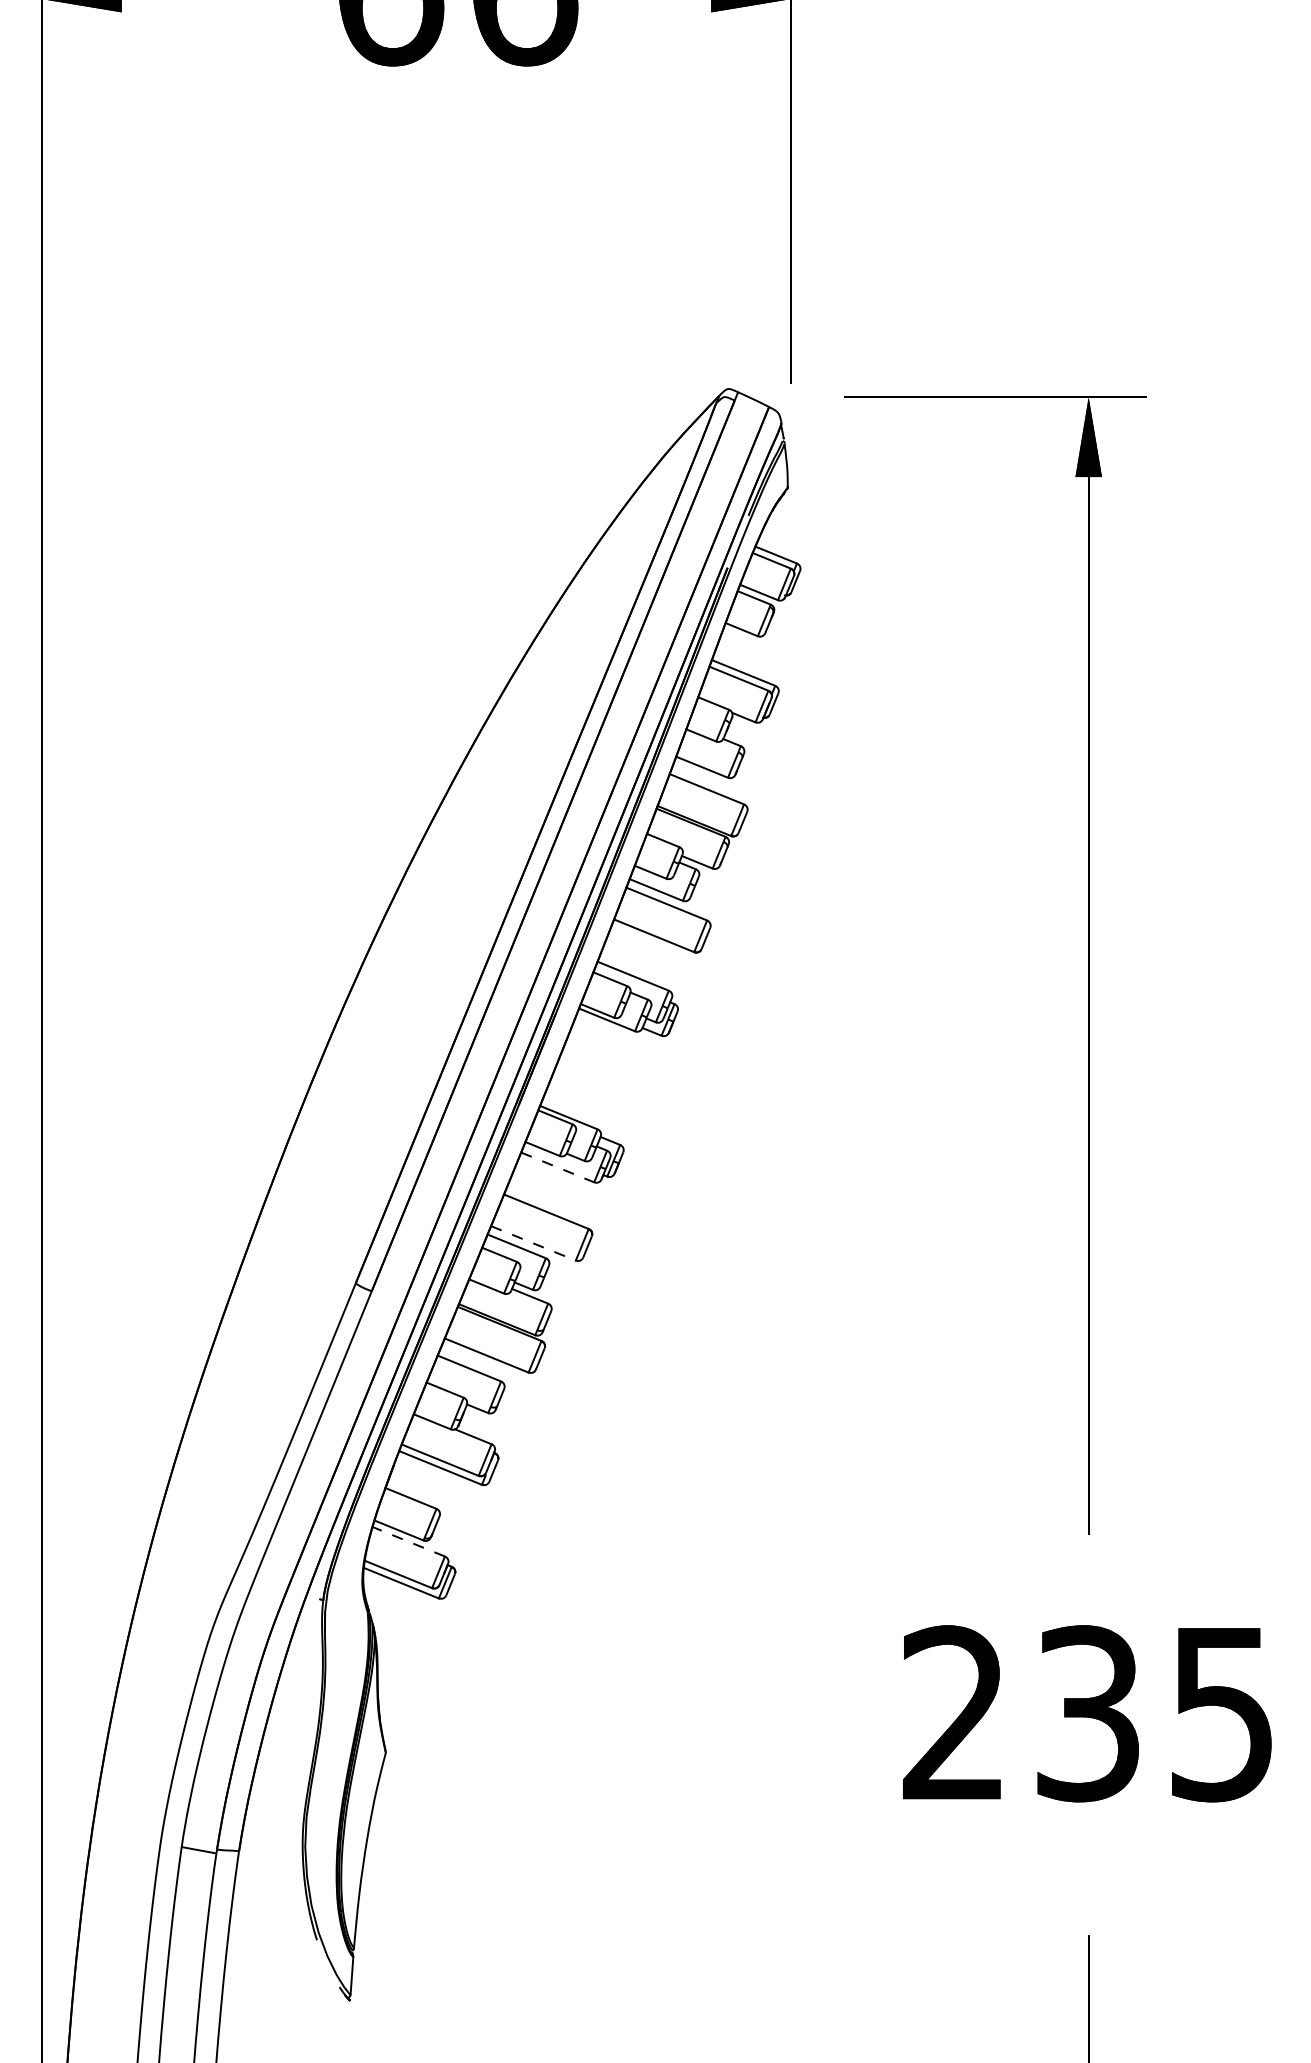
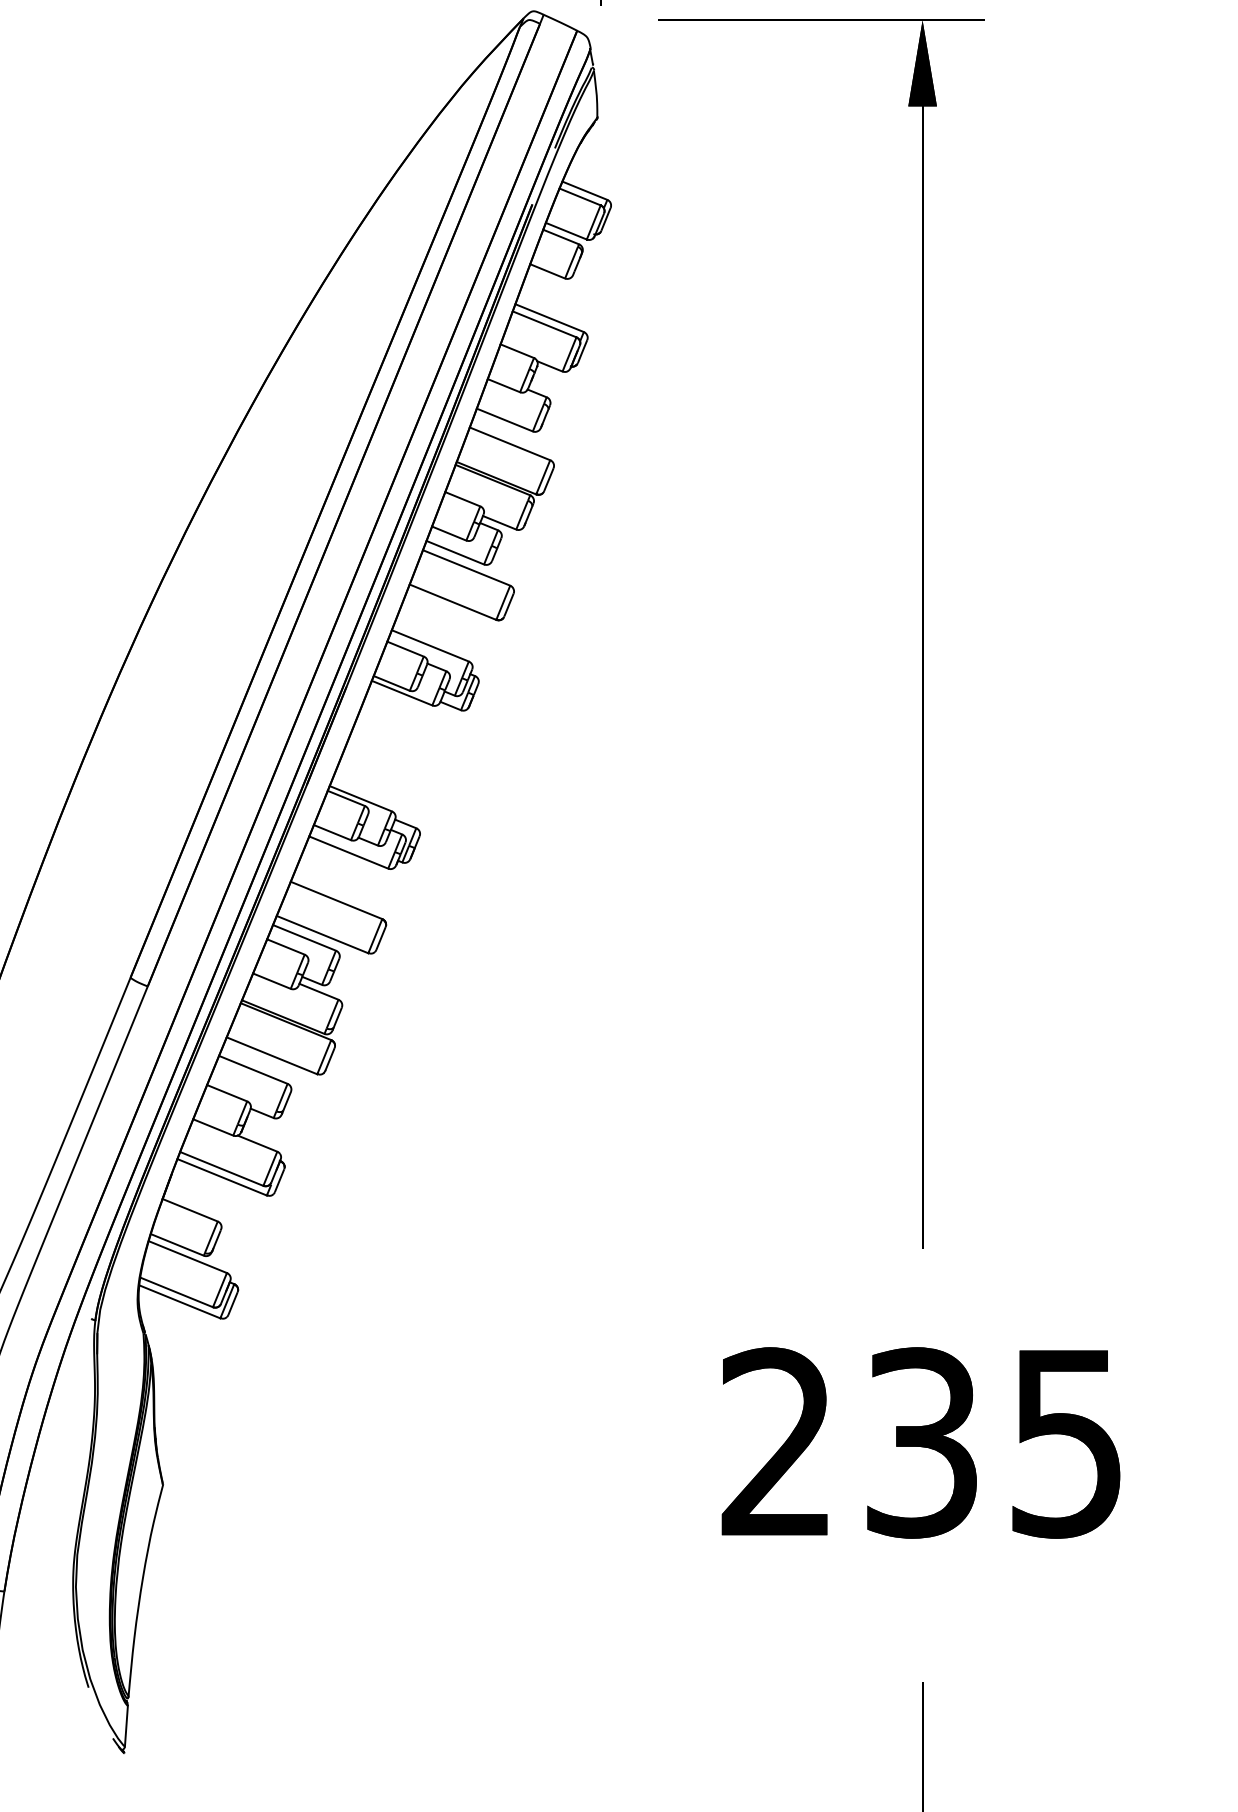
line: (558, 1167) -> (349, 852), dashed -> solid
line: (533, 1243) -> (322, 934), dashed -> solid
line: (408, 1541) -> (187, 1256), dashed -> solid

